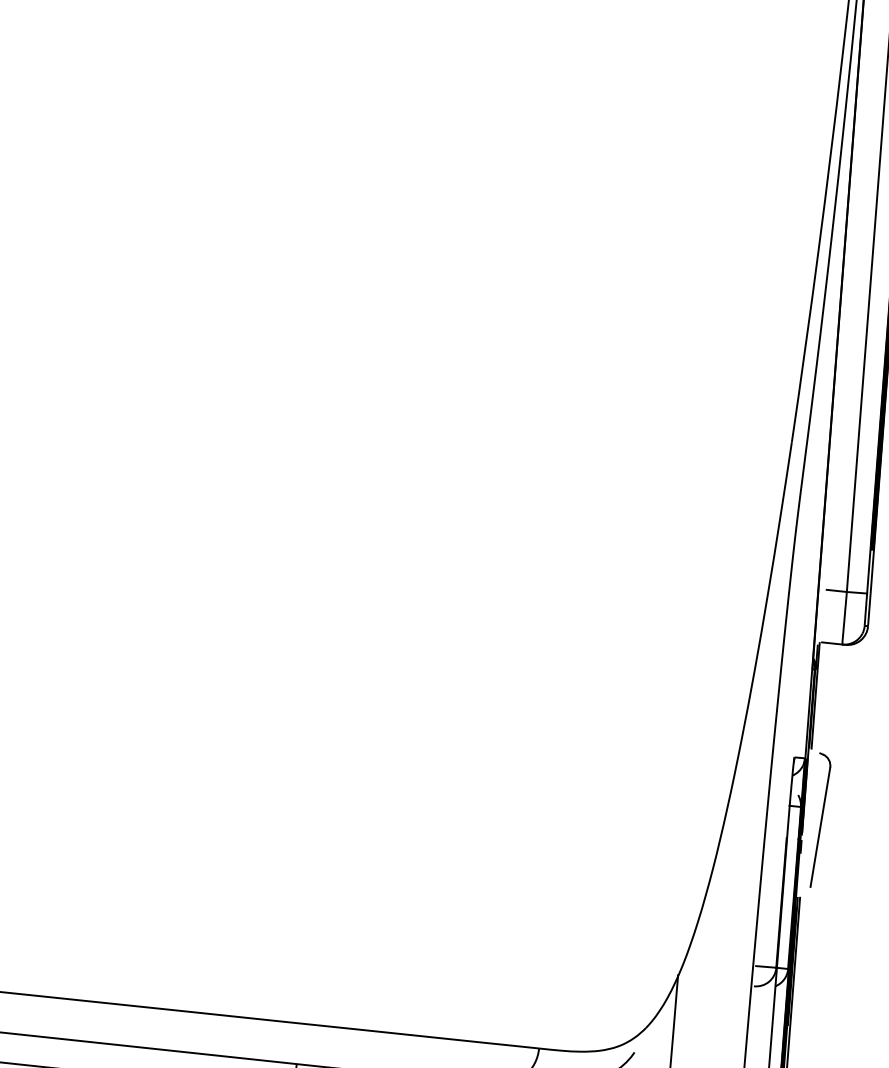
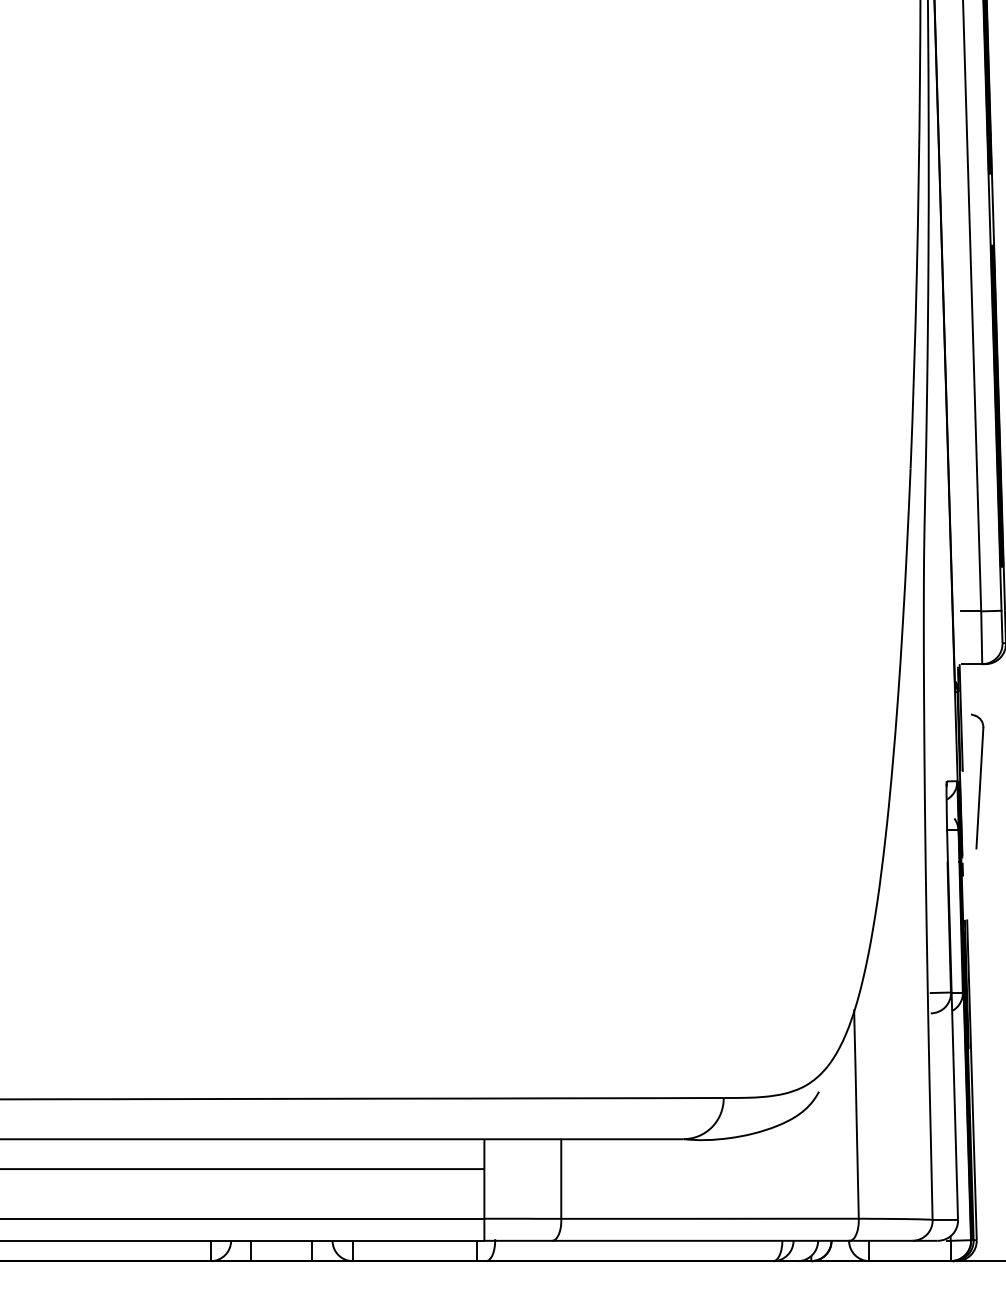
part: (818, 820) -> (977, 781), moved

